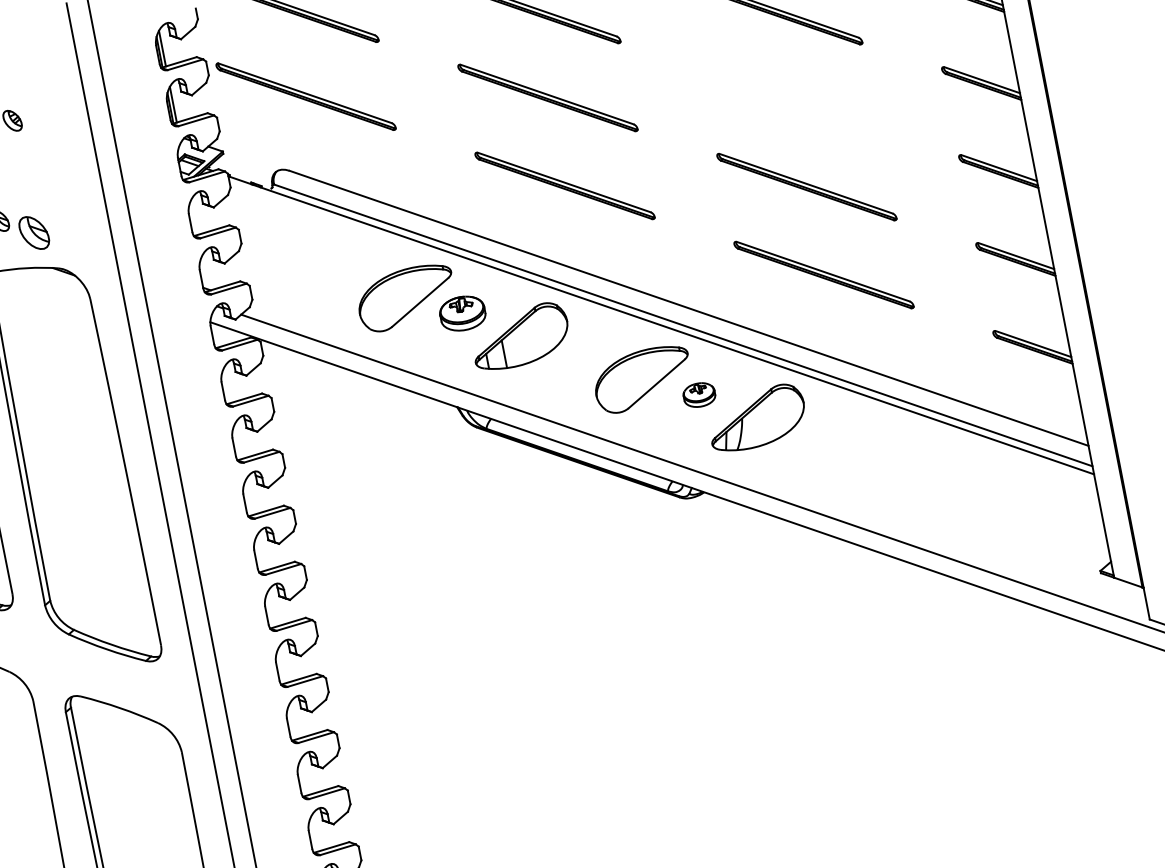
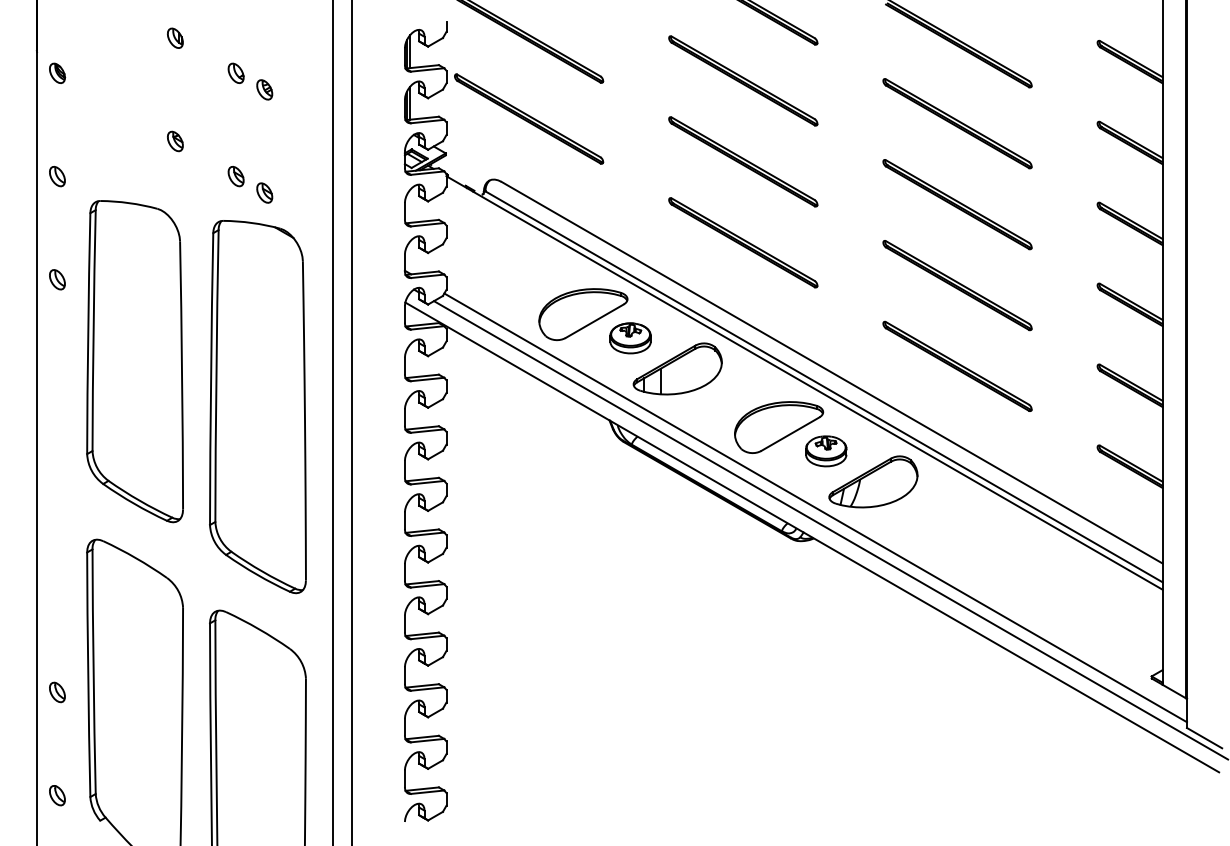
part: (789, 99) -> (957, 204), added
part: (34, 232) -> (264, 192), size x0.62
part: (699, 395) -> (826, 451), size x1.43
line: (699, 458) -> (815, 507), added

